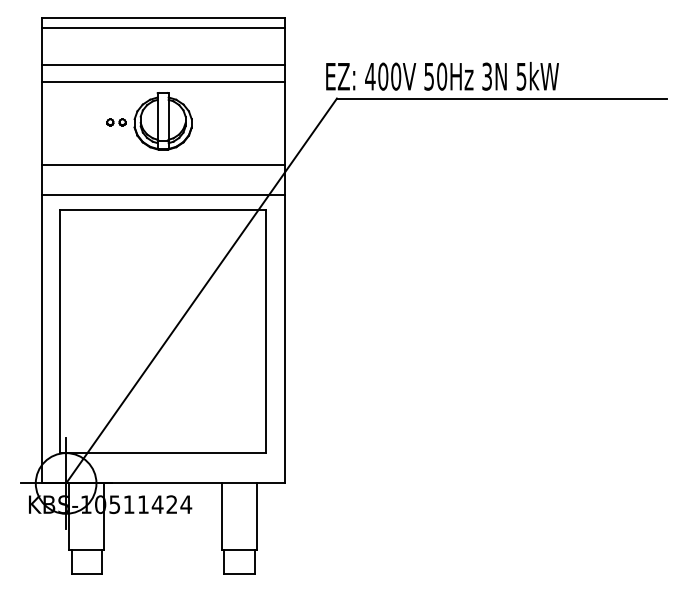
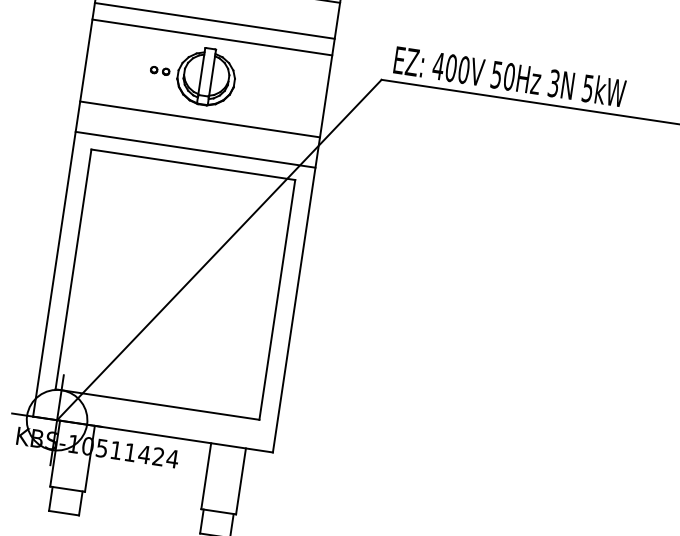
text: (442, 76) -> (509, 76), moved

